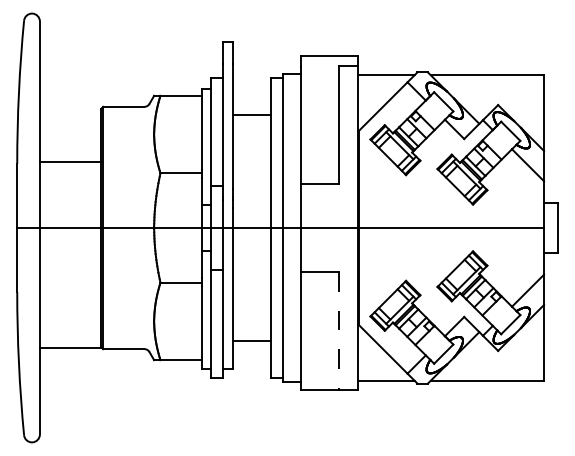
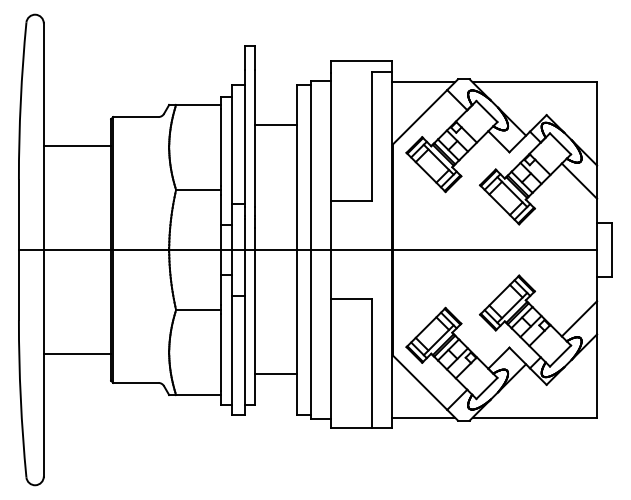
line: (70, 162) -> (77, 146), moved
line: (338, 331) -> (371, 363), dashed -> solid
line: (70, 347) -> (77, 353), moved

